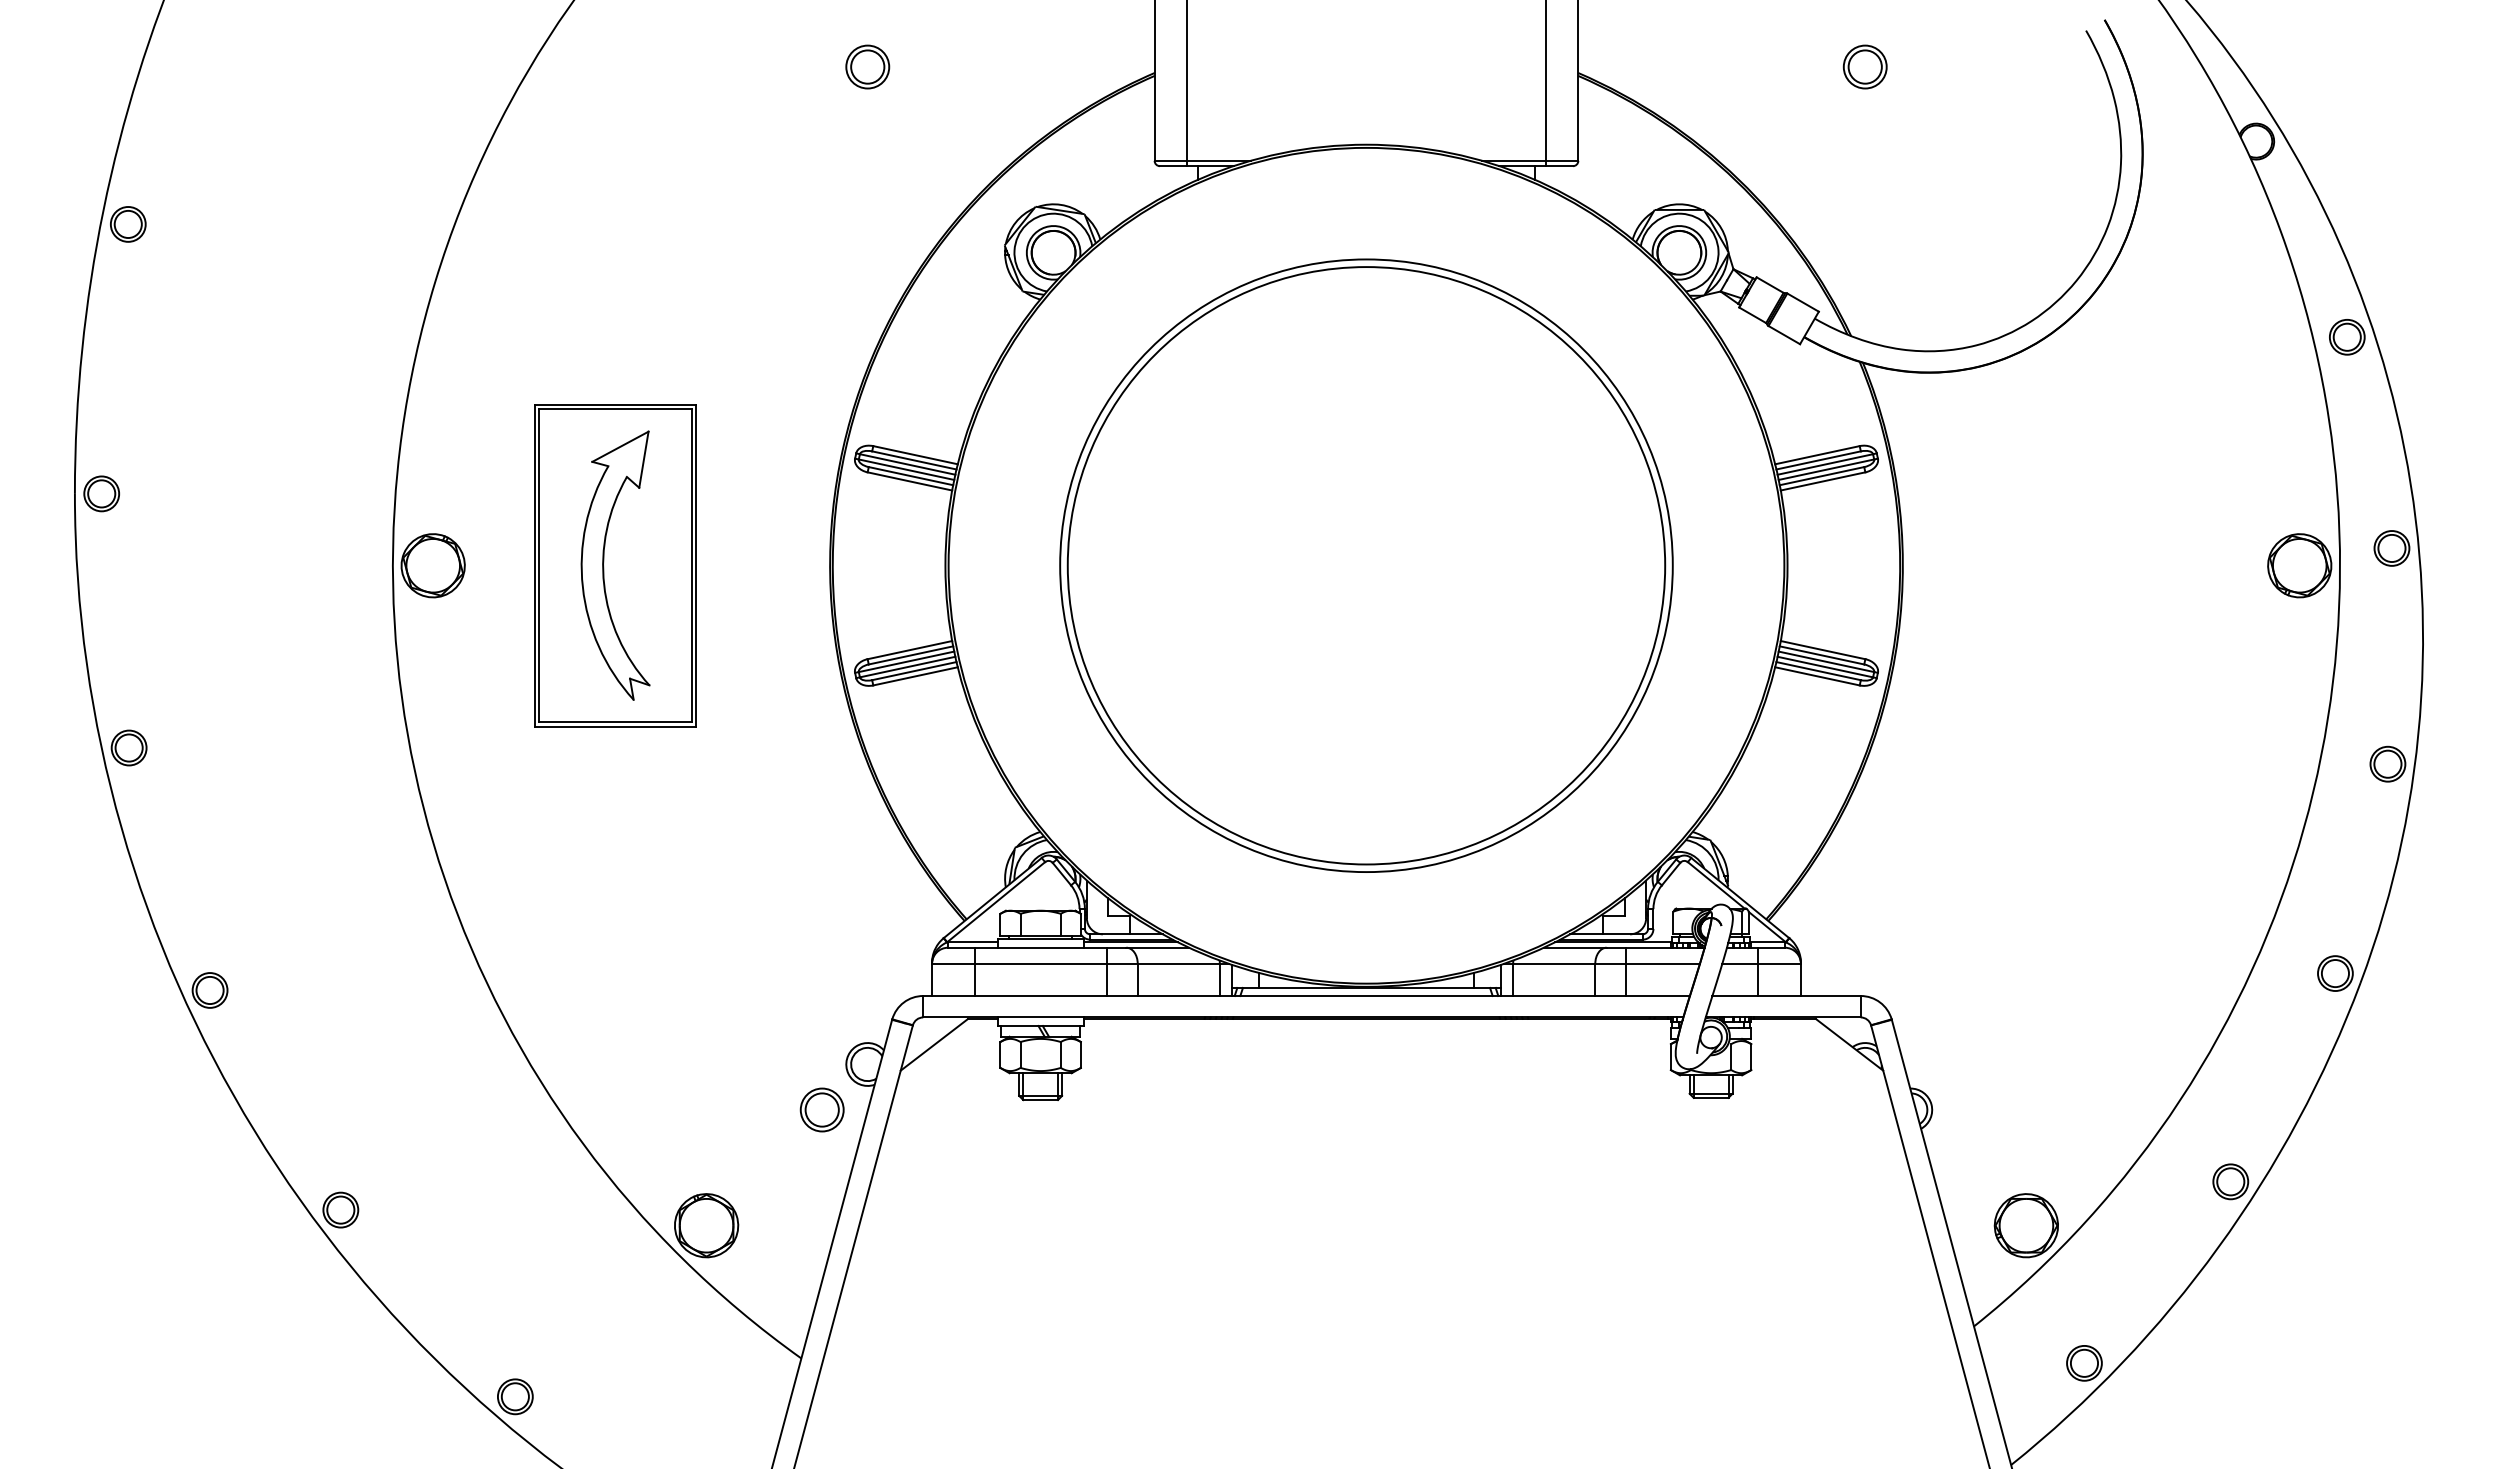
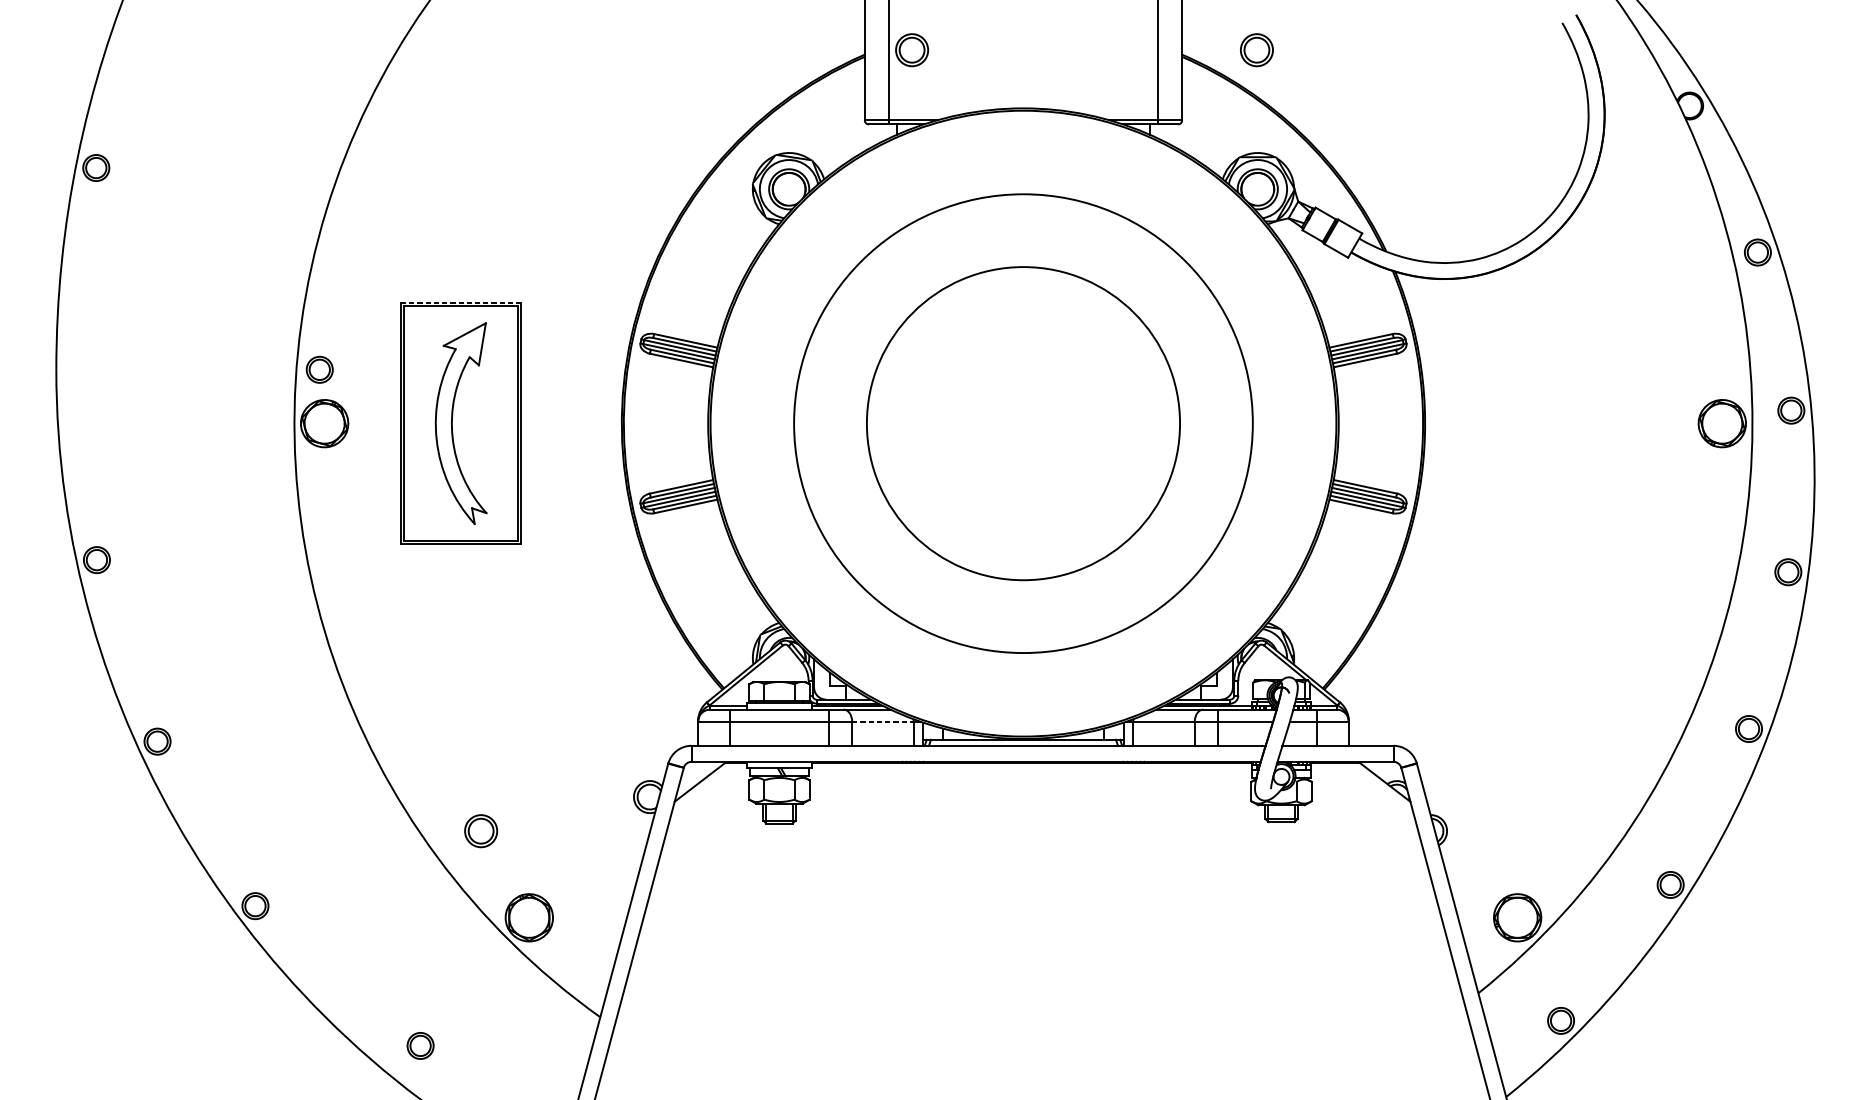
part: (867, 66) -> (911, 49), moved
part: (1864, 66) -> (1256, 49), moved
line: (615, 404) -> (461, 302), solid -> dashed
part: (101, 493) -> (319, 369), moved
circle: (1366, 565) -> (1023, 423), size x0.7
line: (1179, 963) -> (883, 721), solid -> dashed
part: (821, 1109) -> (480, 830), moved
part: (515, 1396) -> (420, 1045), moved

